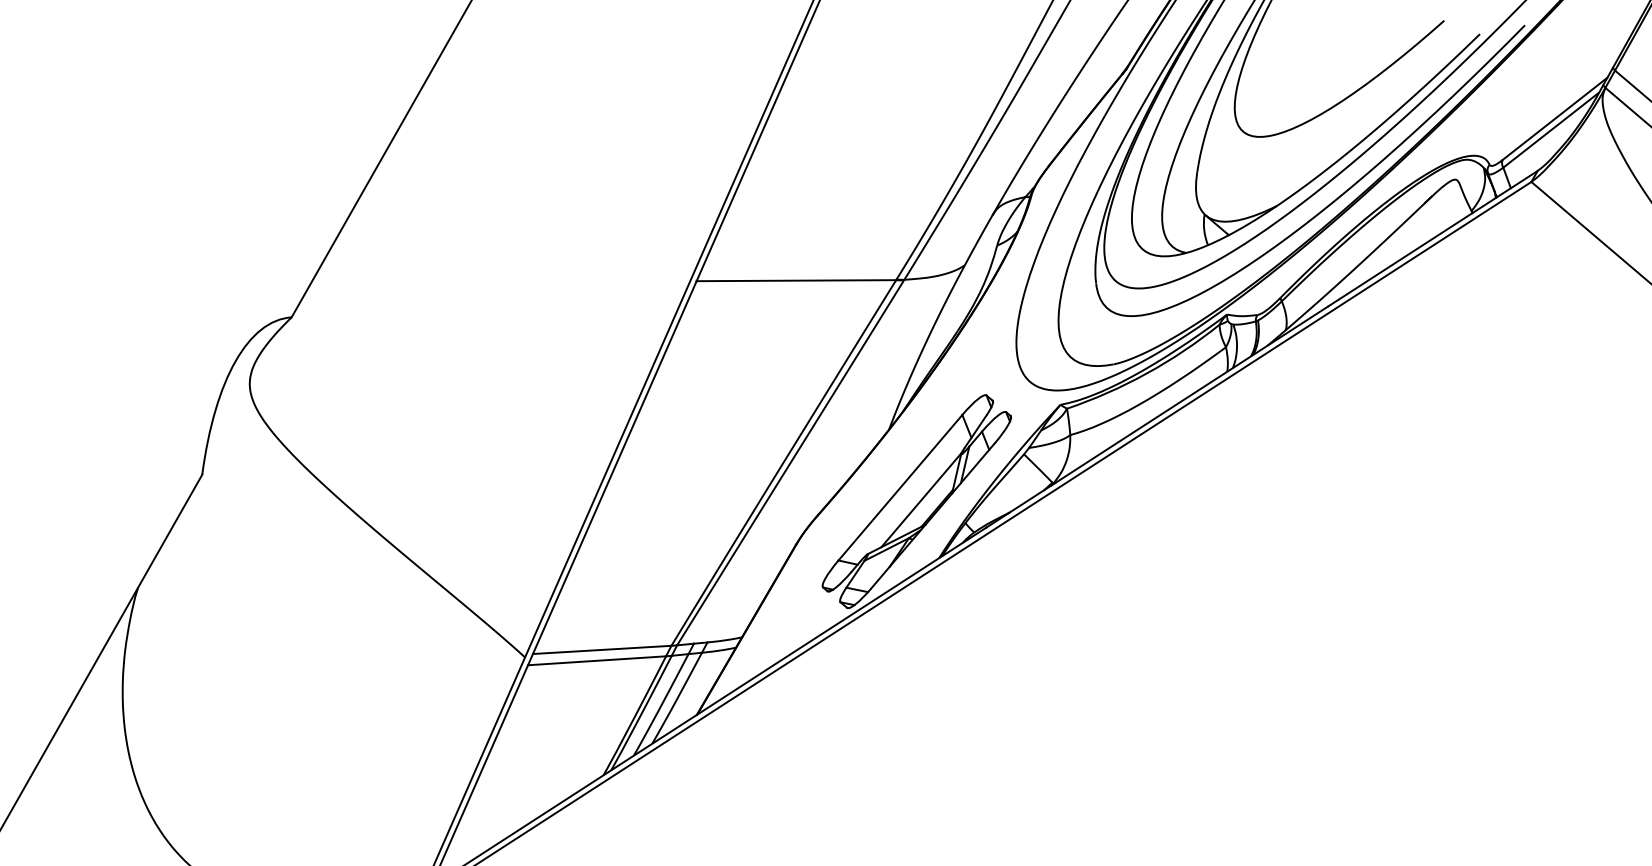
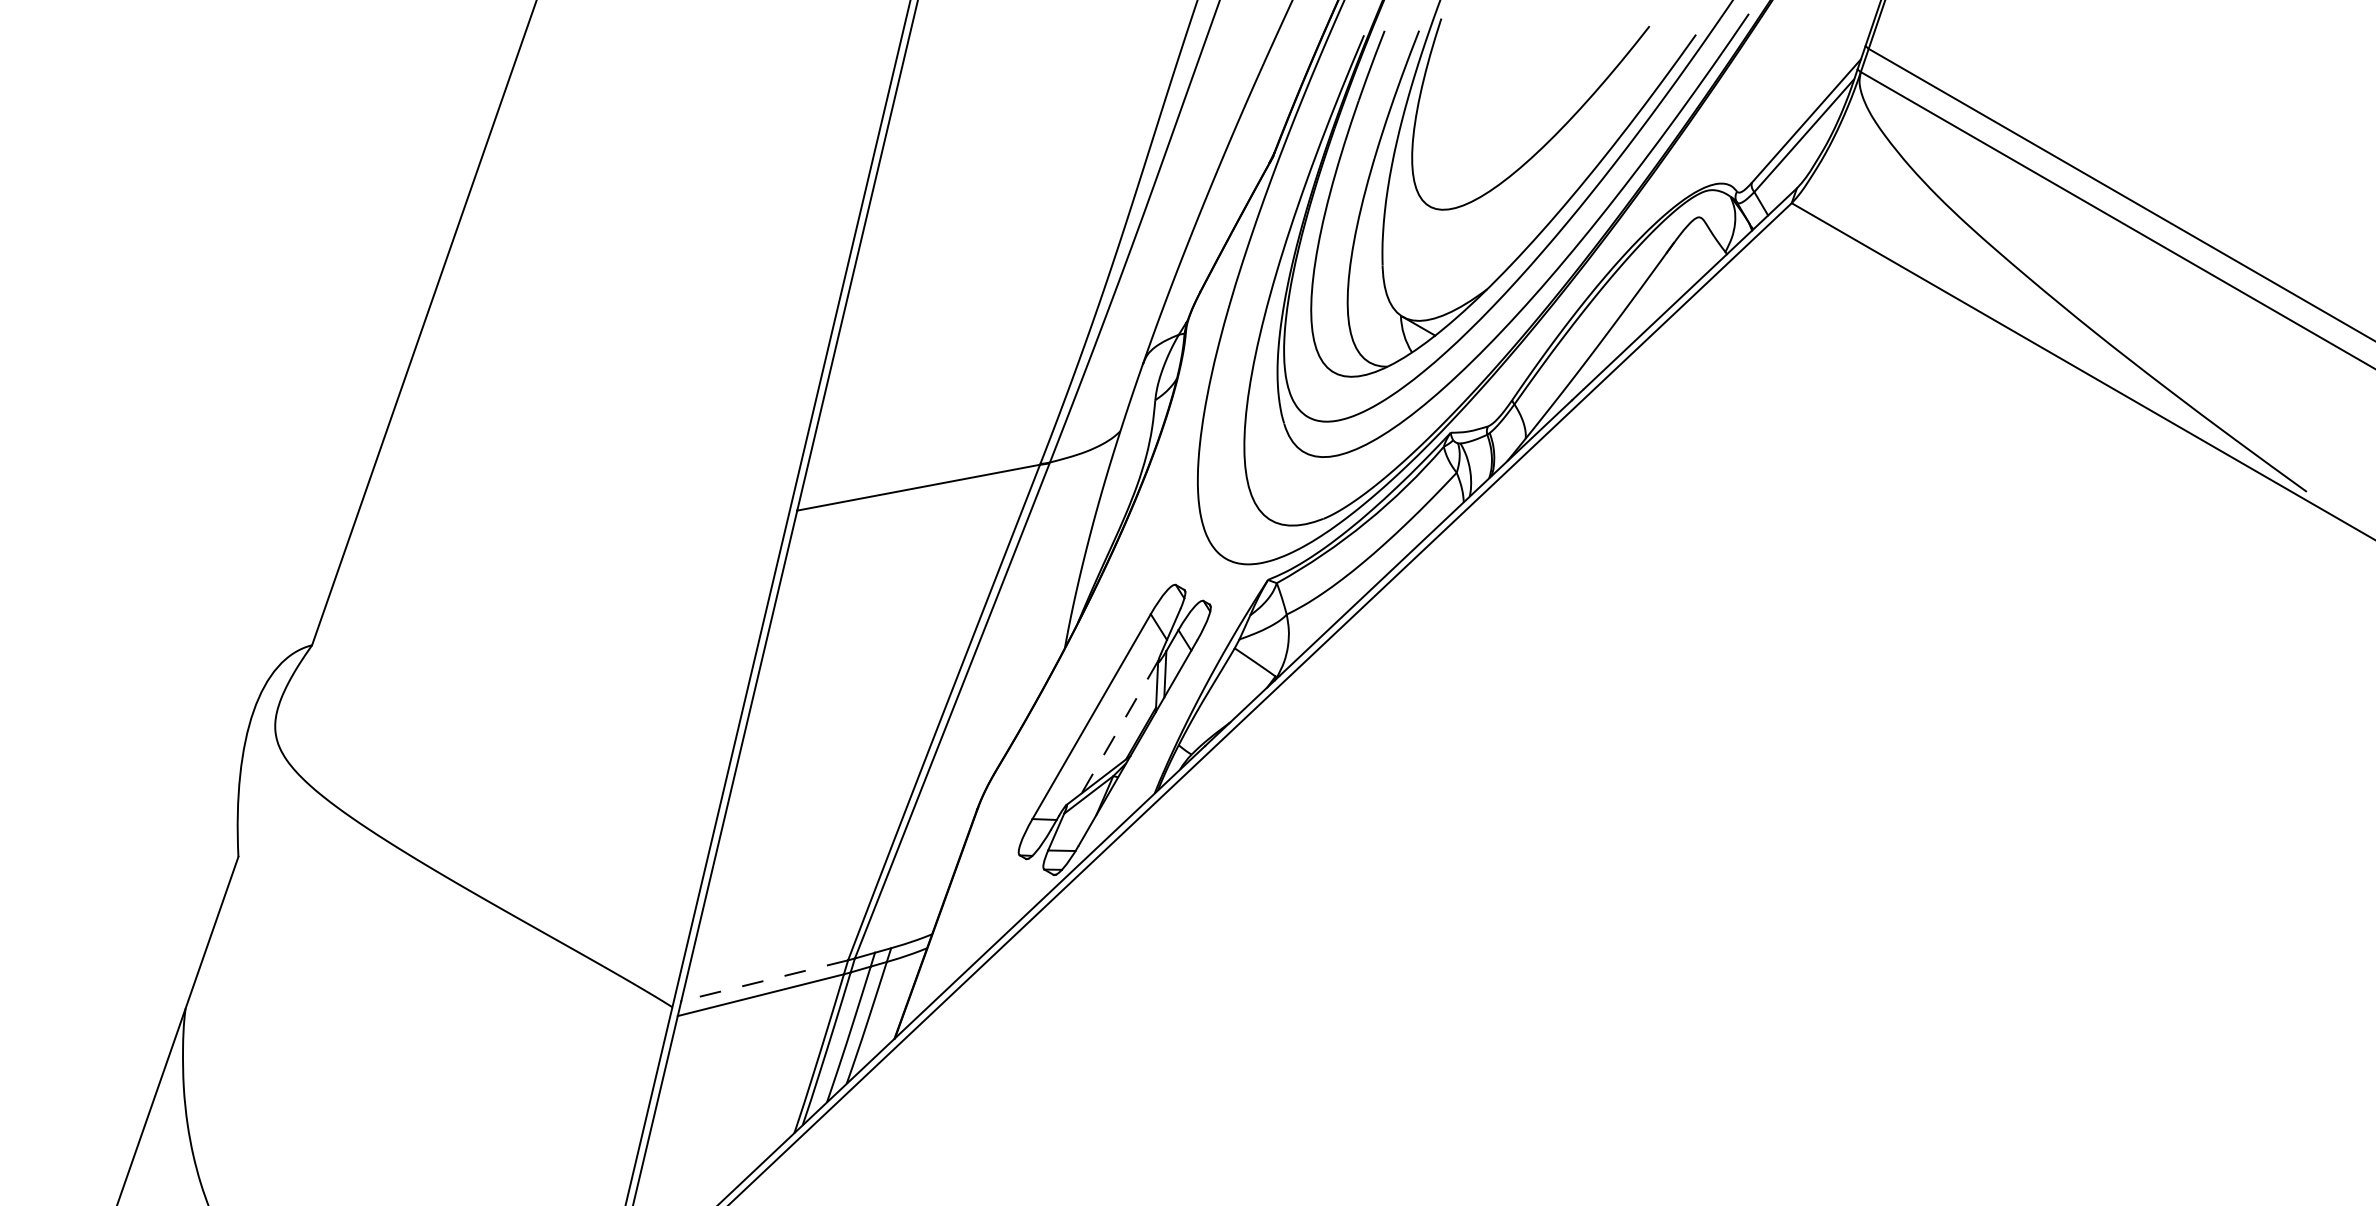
line: (921, 499) -> (1120, 726), solid -> dashed
line: (602, 649) -> (764, 980), solid -> dashed

